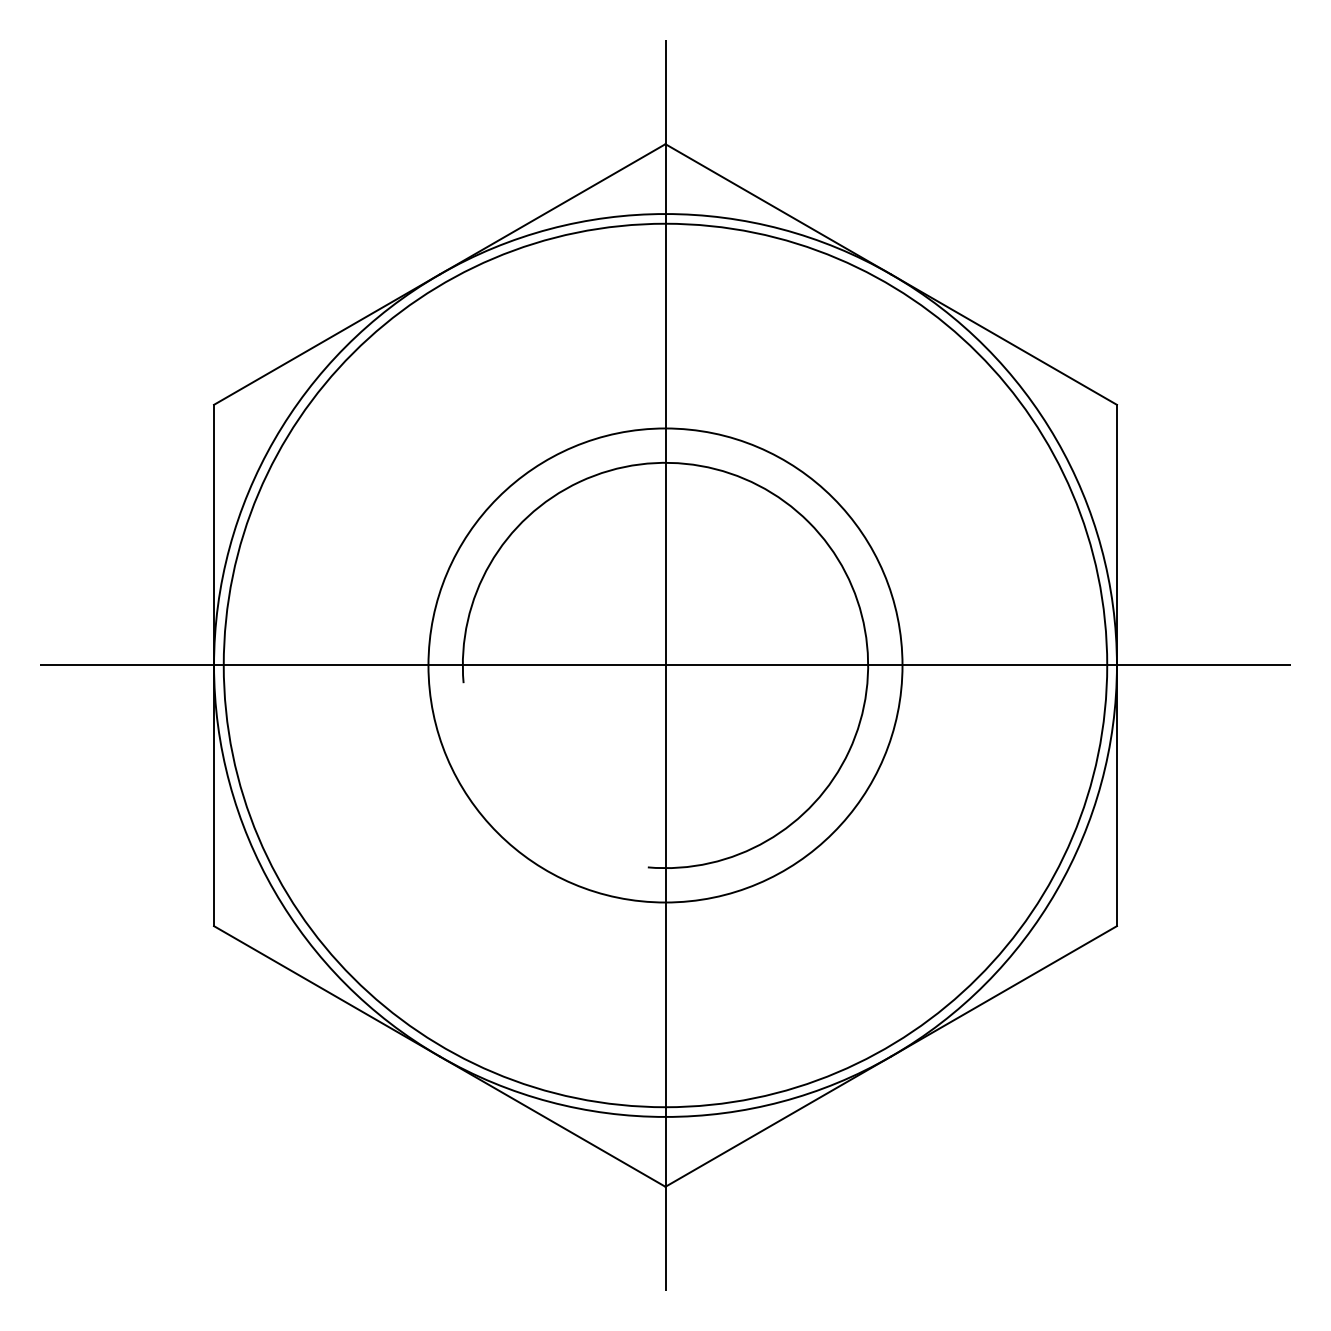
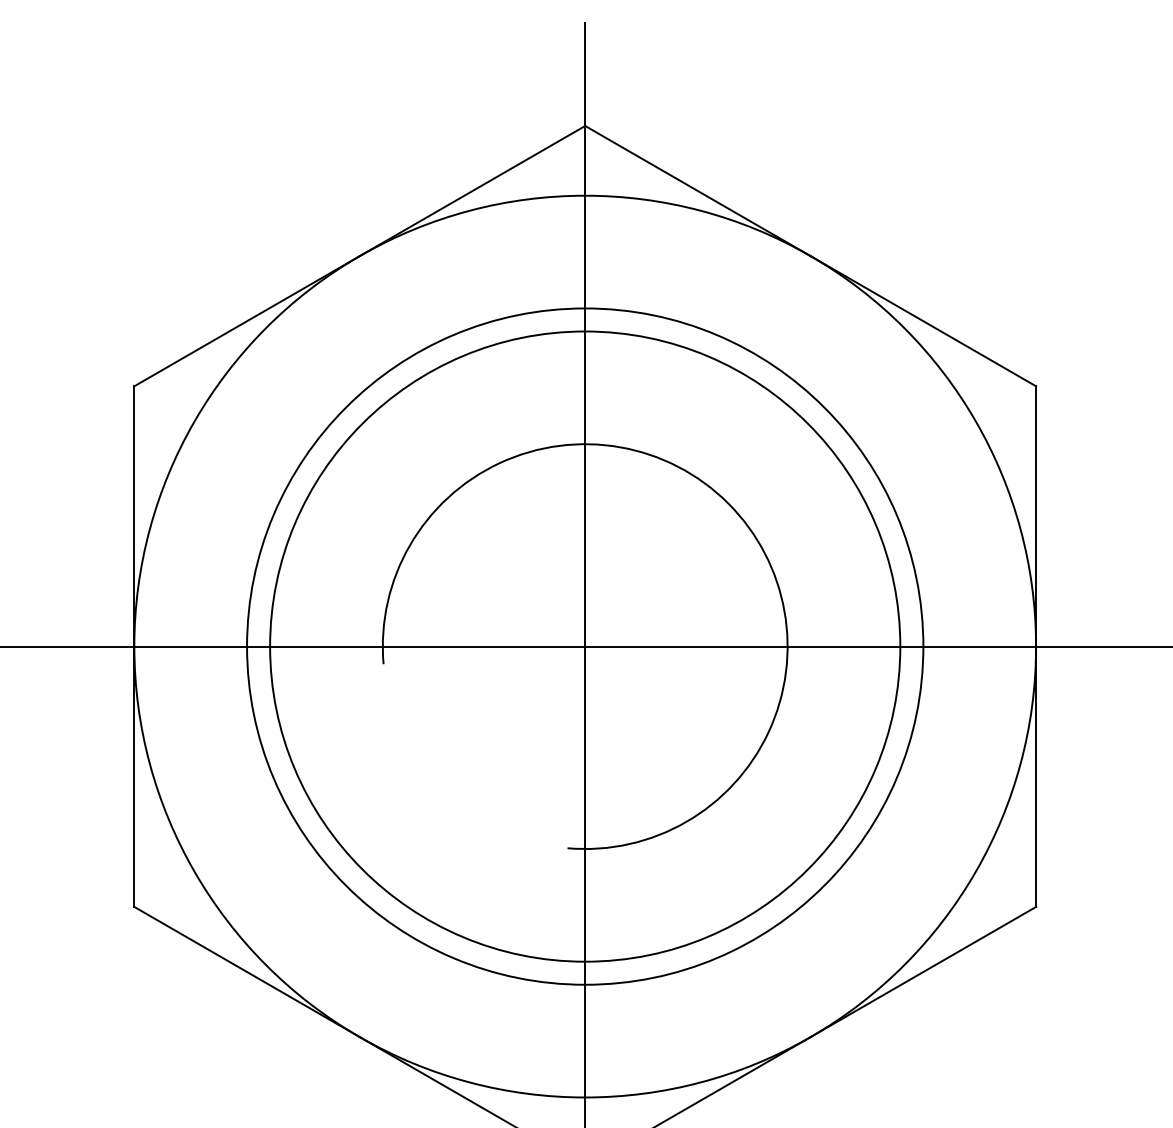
circle: (665, 665) -> (585, 646), size x0.71
circle: (665, 665) -> (585, 646), size x1.43

